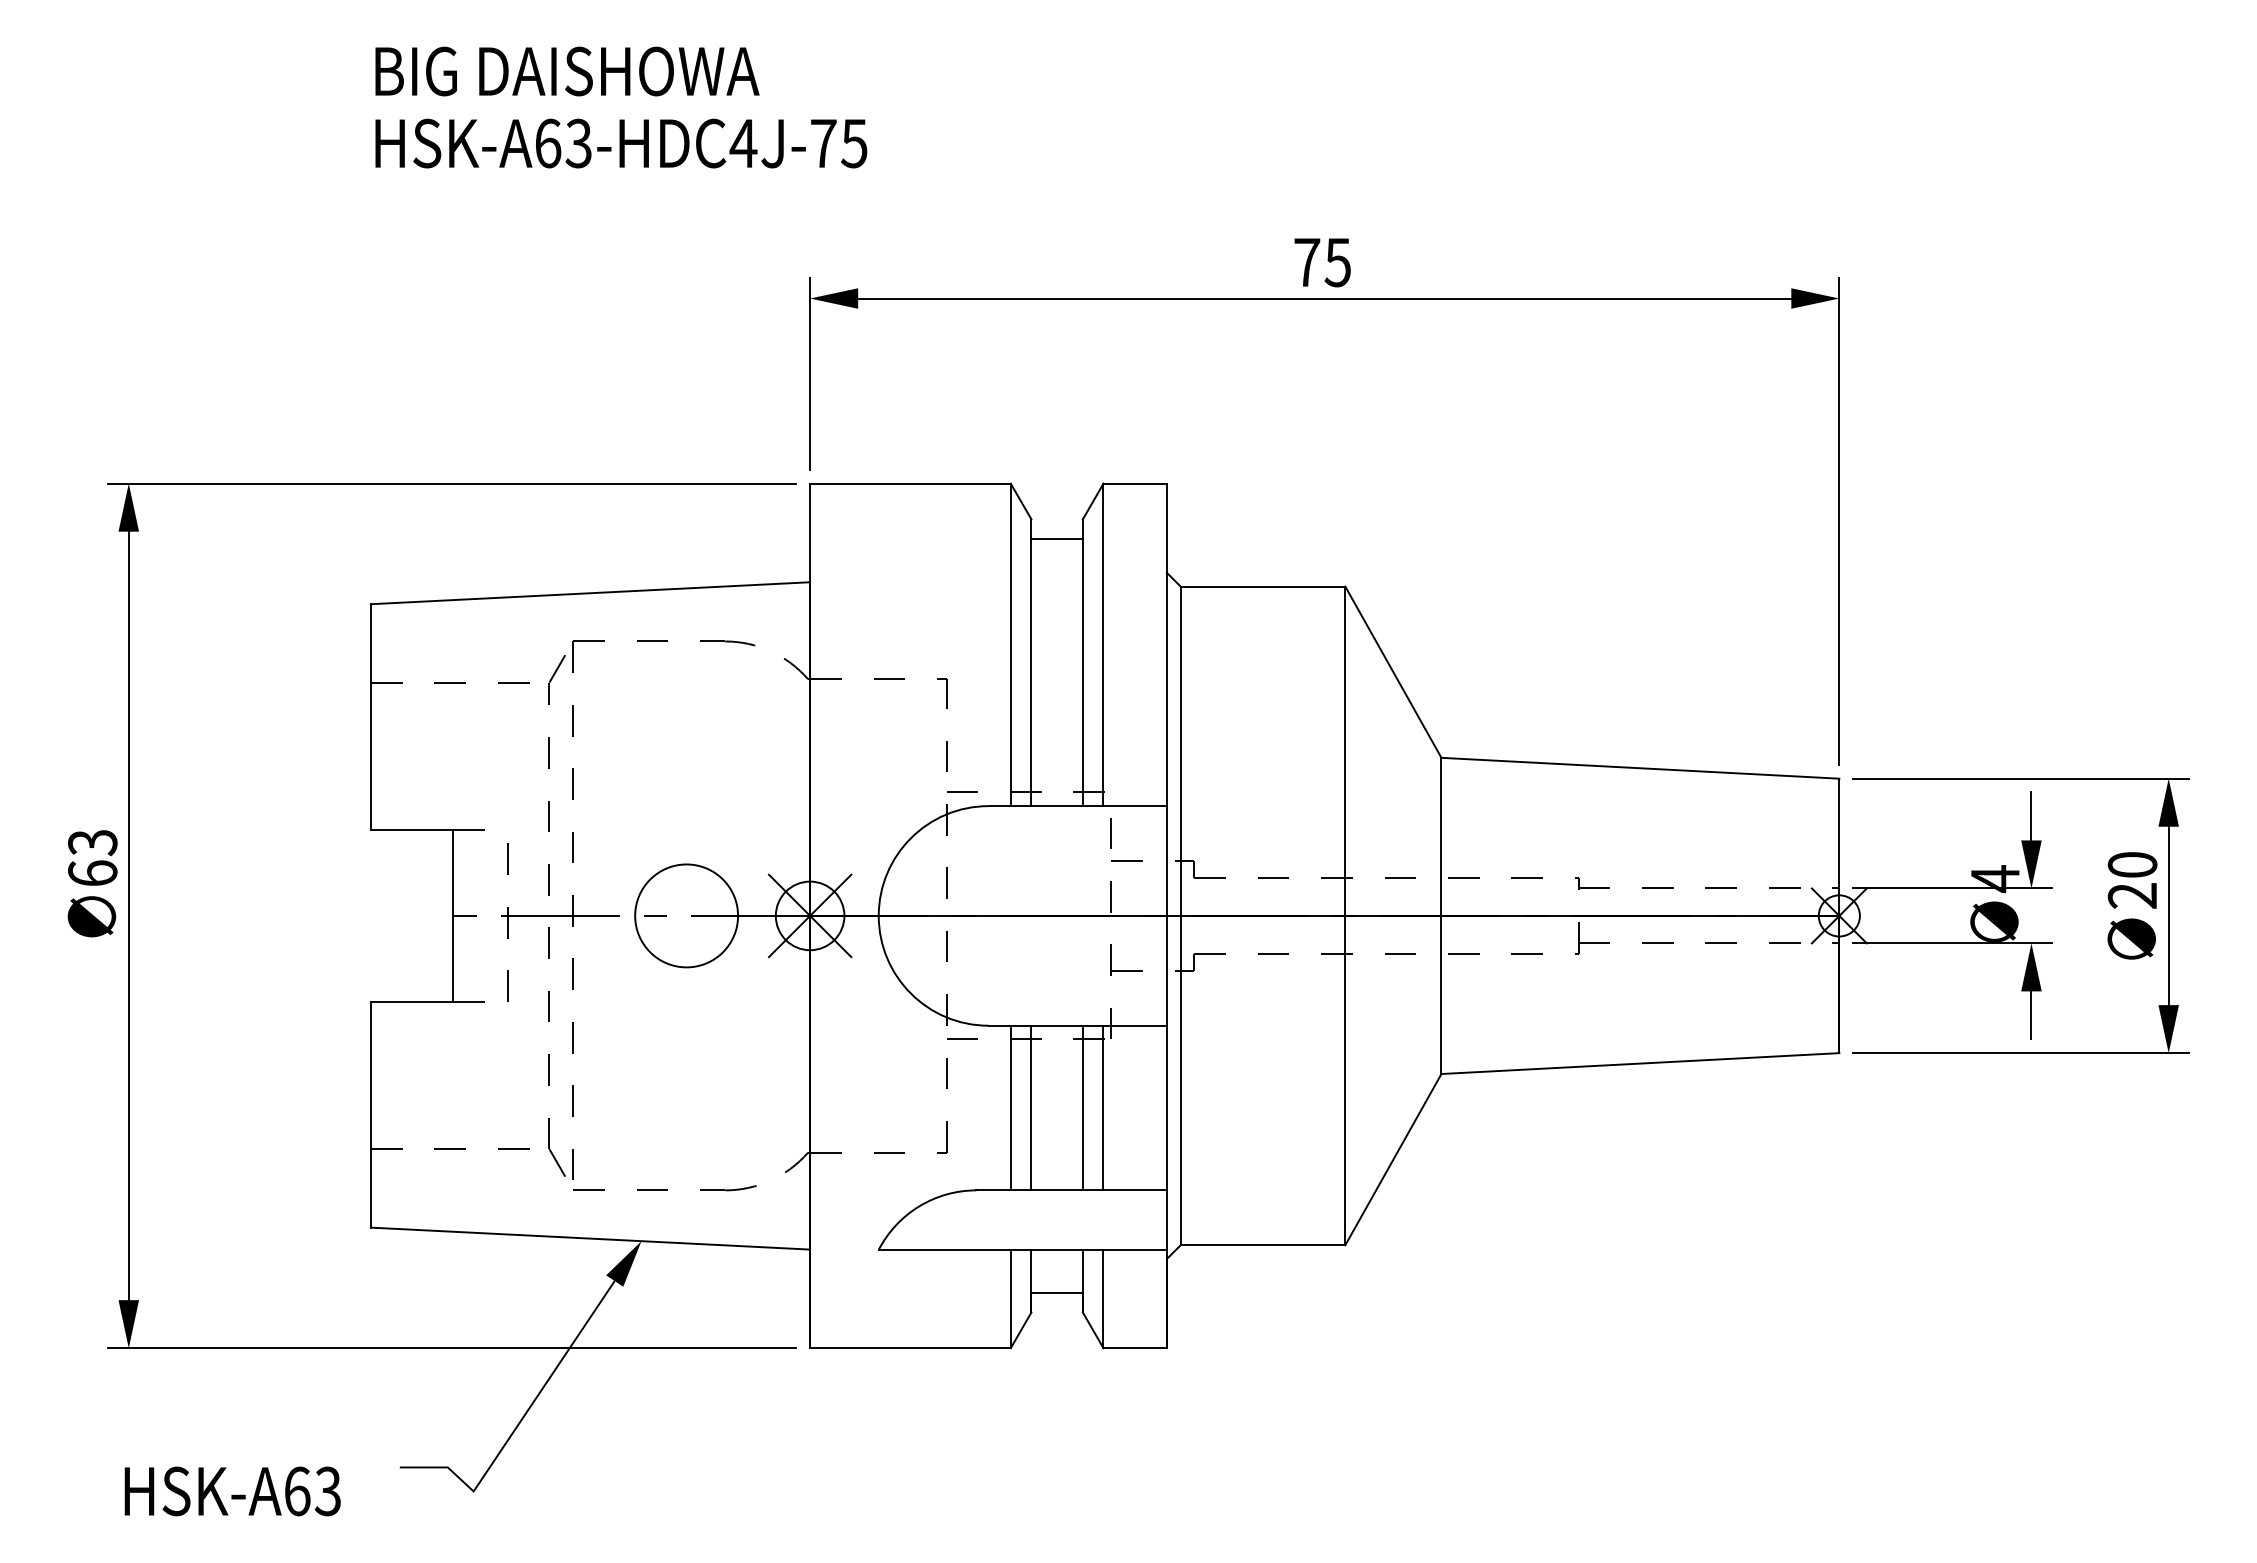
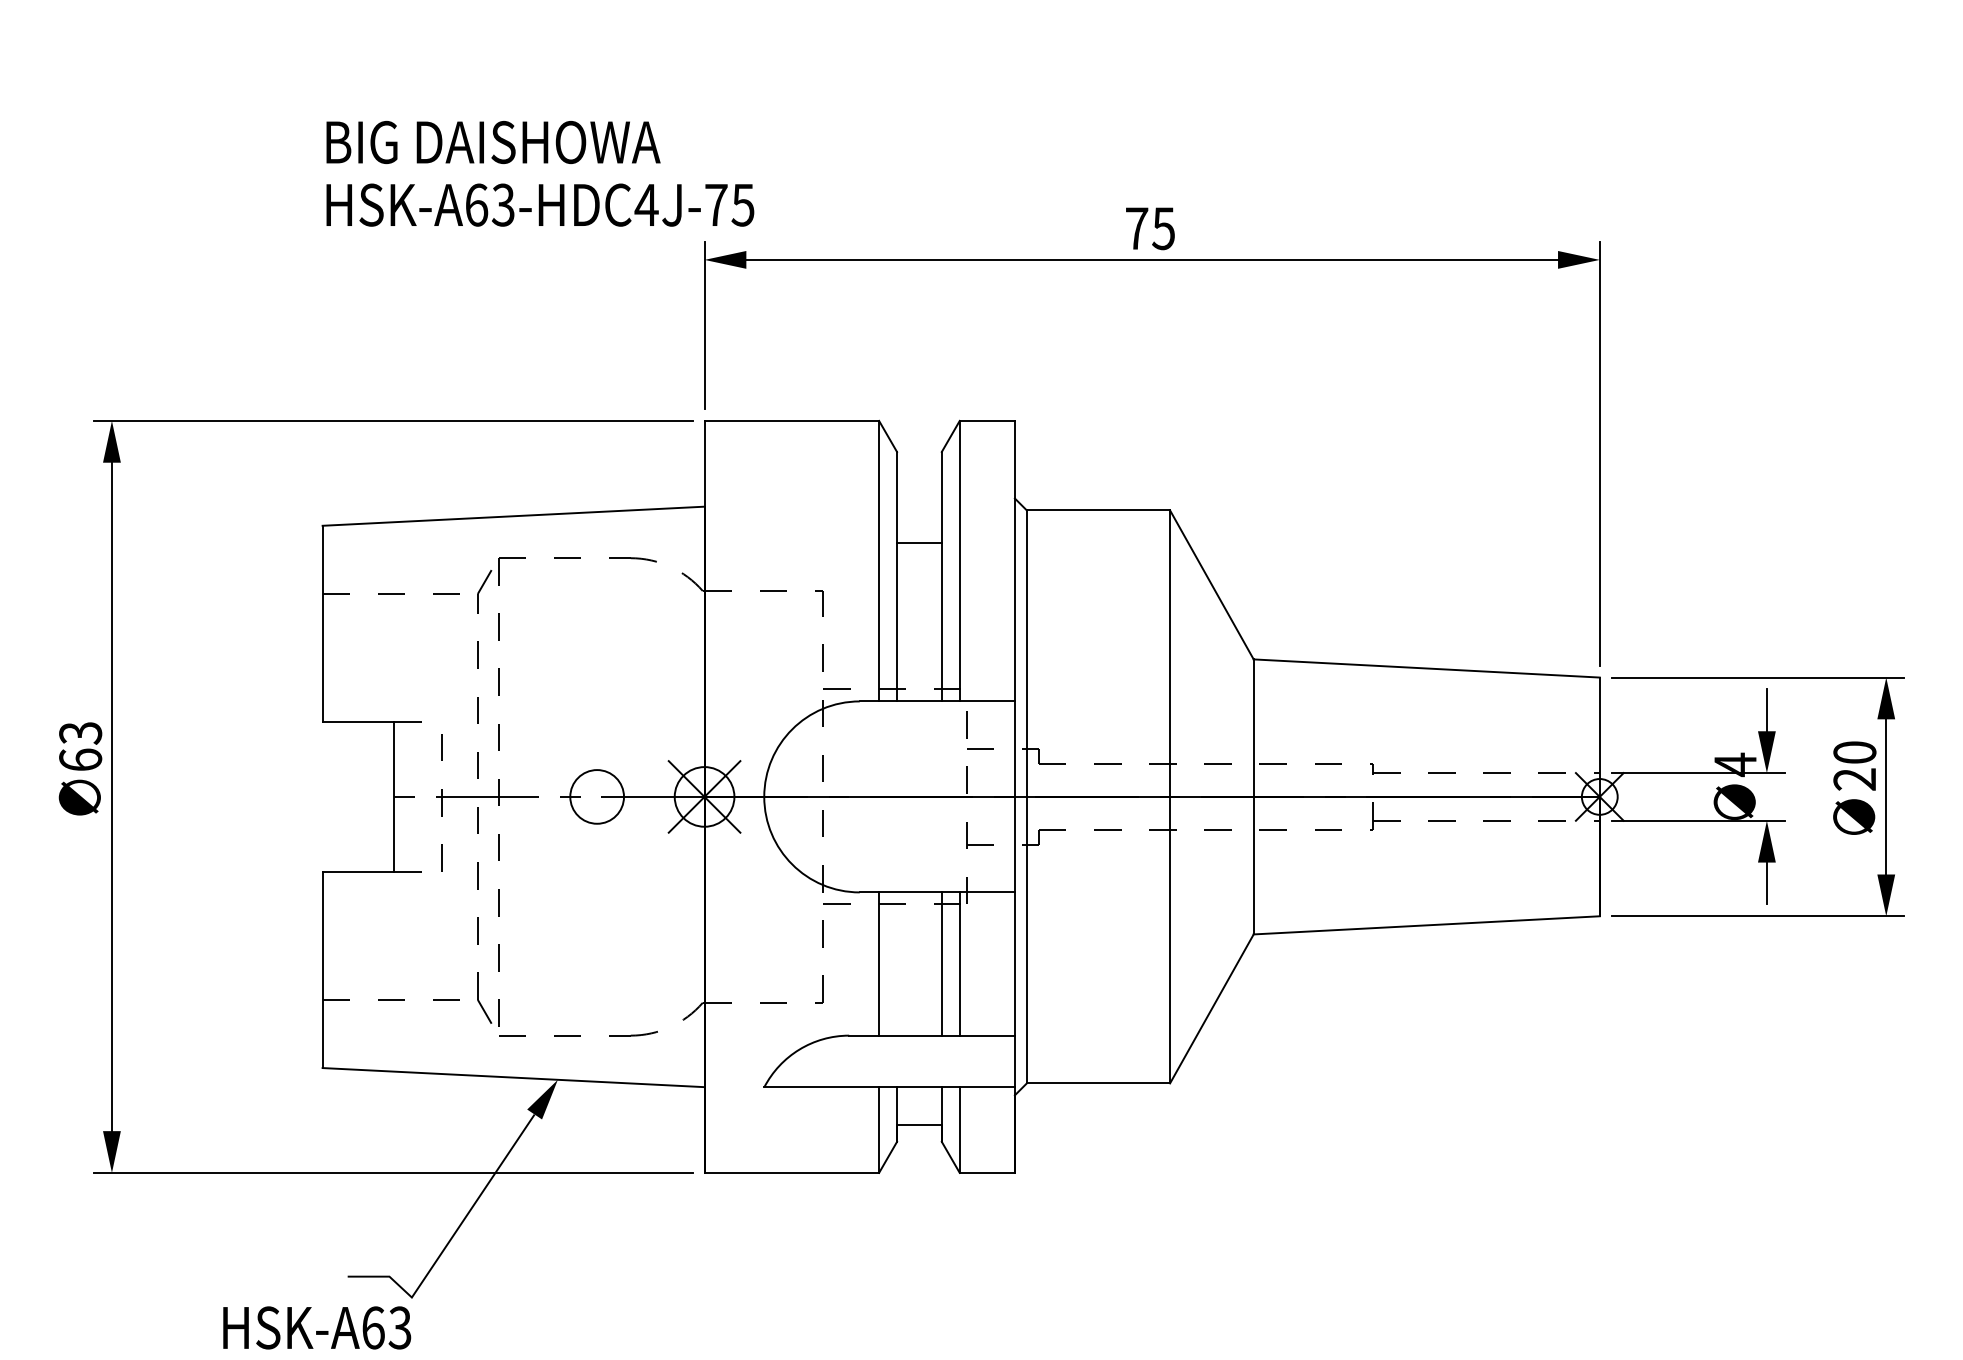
text: (621, 107) -> (540, 173), moved
line: (1056, 538) -> (918, 543), moved
circle: (686, 915) -> (597, 796), size x0.6
line: (1031, 1107) -> (897, 963), removed
text: (232, 1491) -> (316, 1328), moved

